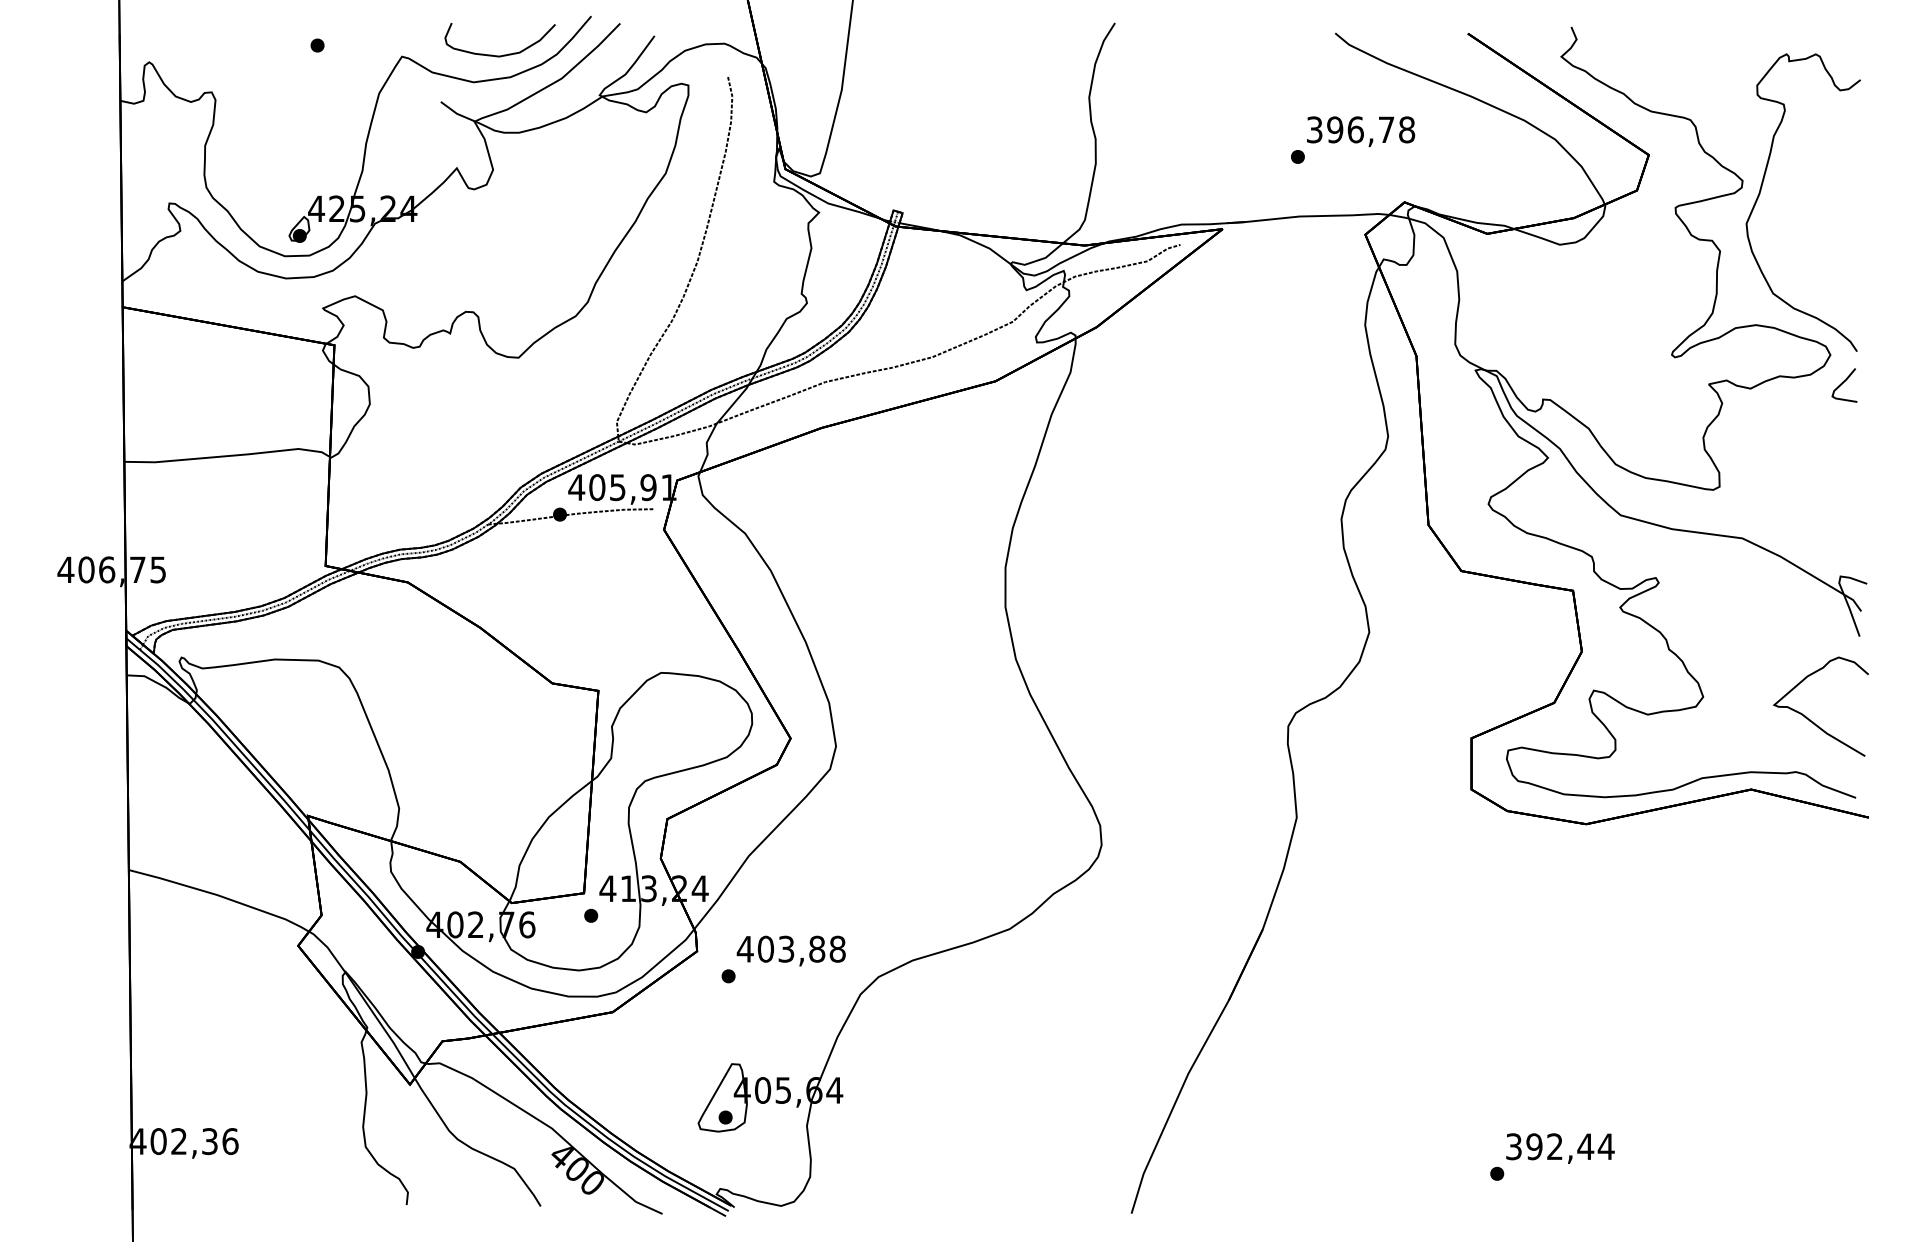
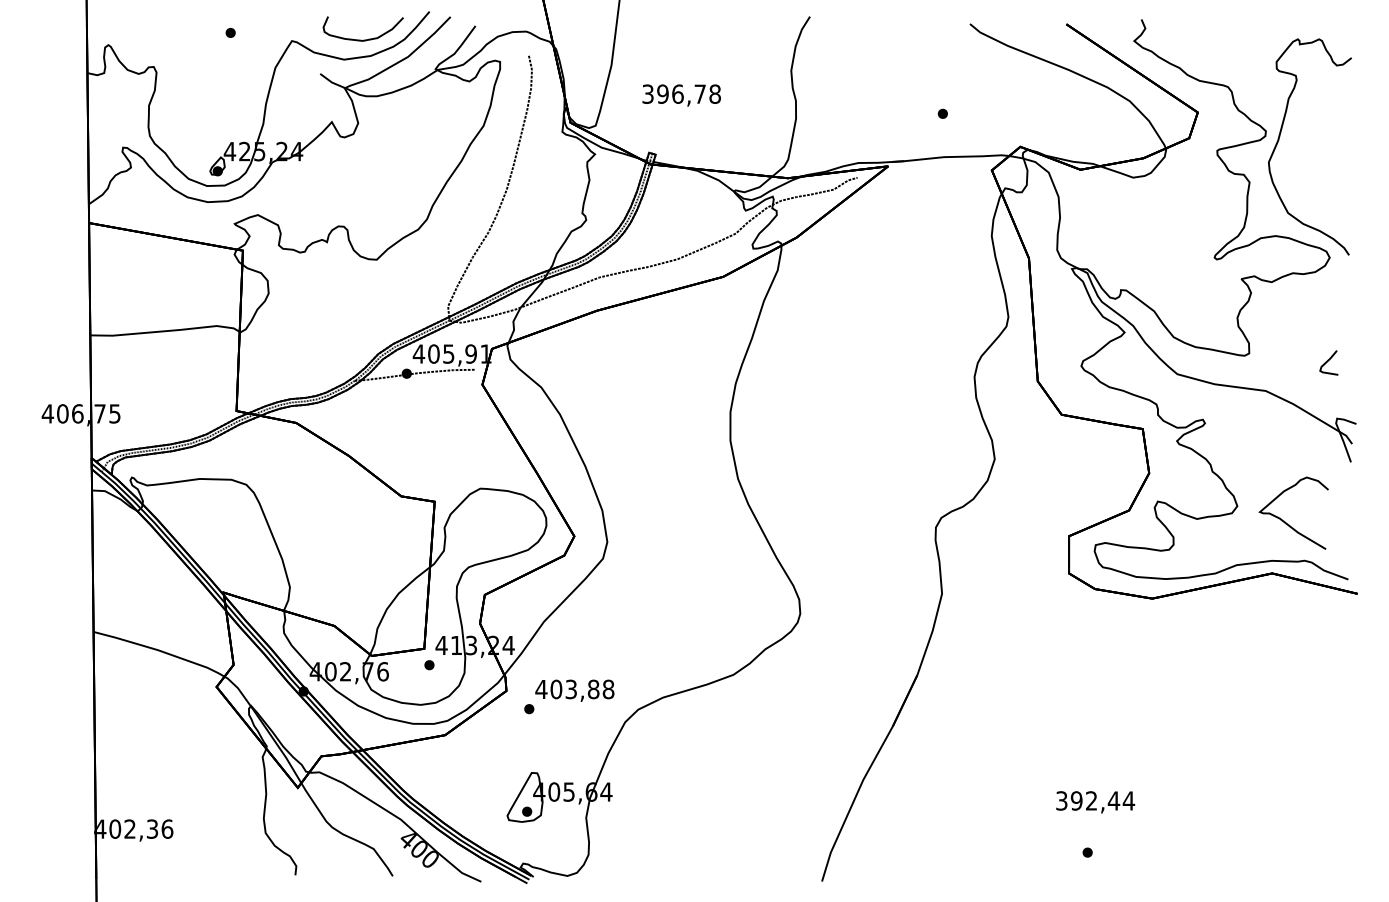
text: (1360, 131) -> (681, 95), moved
curve: (1843, 383) -> (1328, 361), moved
curve: (1809, 718) -> (1285, 521), moved
text: (1560, 1148) -> (1095, 802), moved

